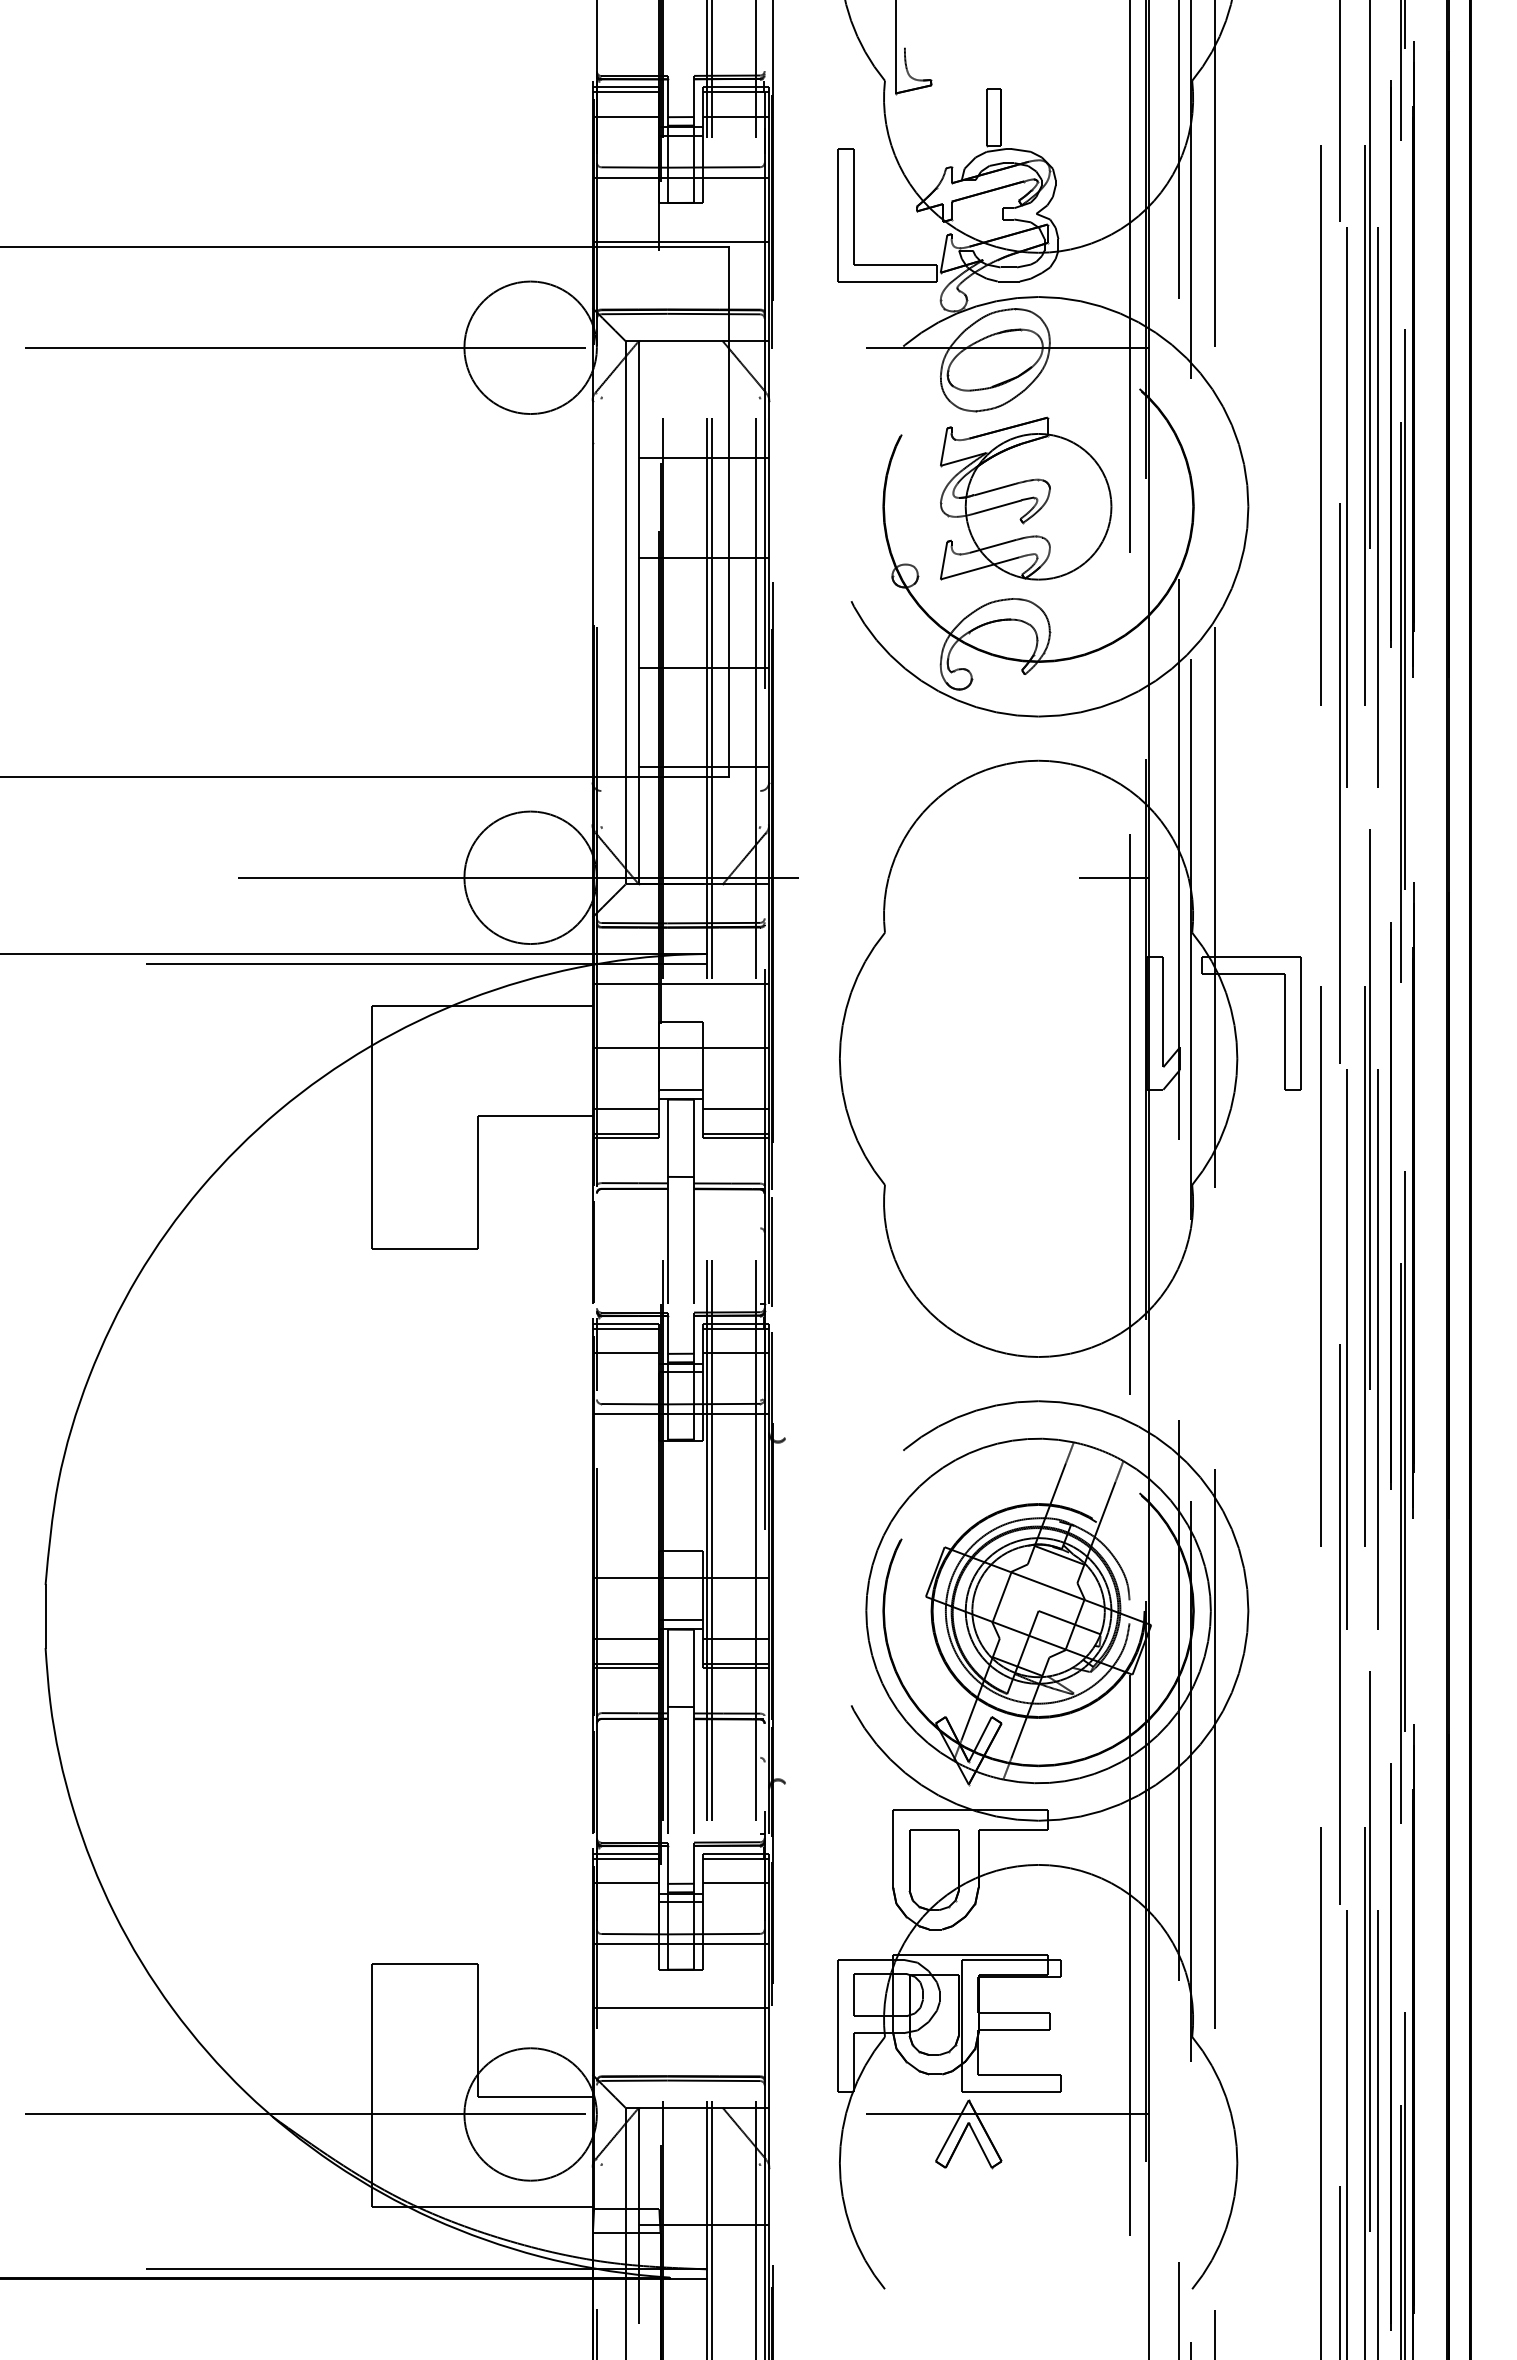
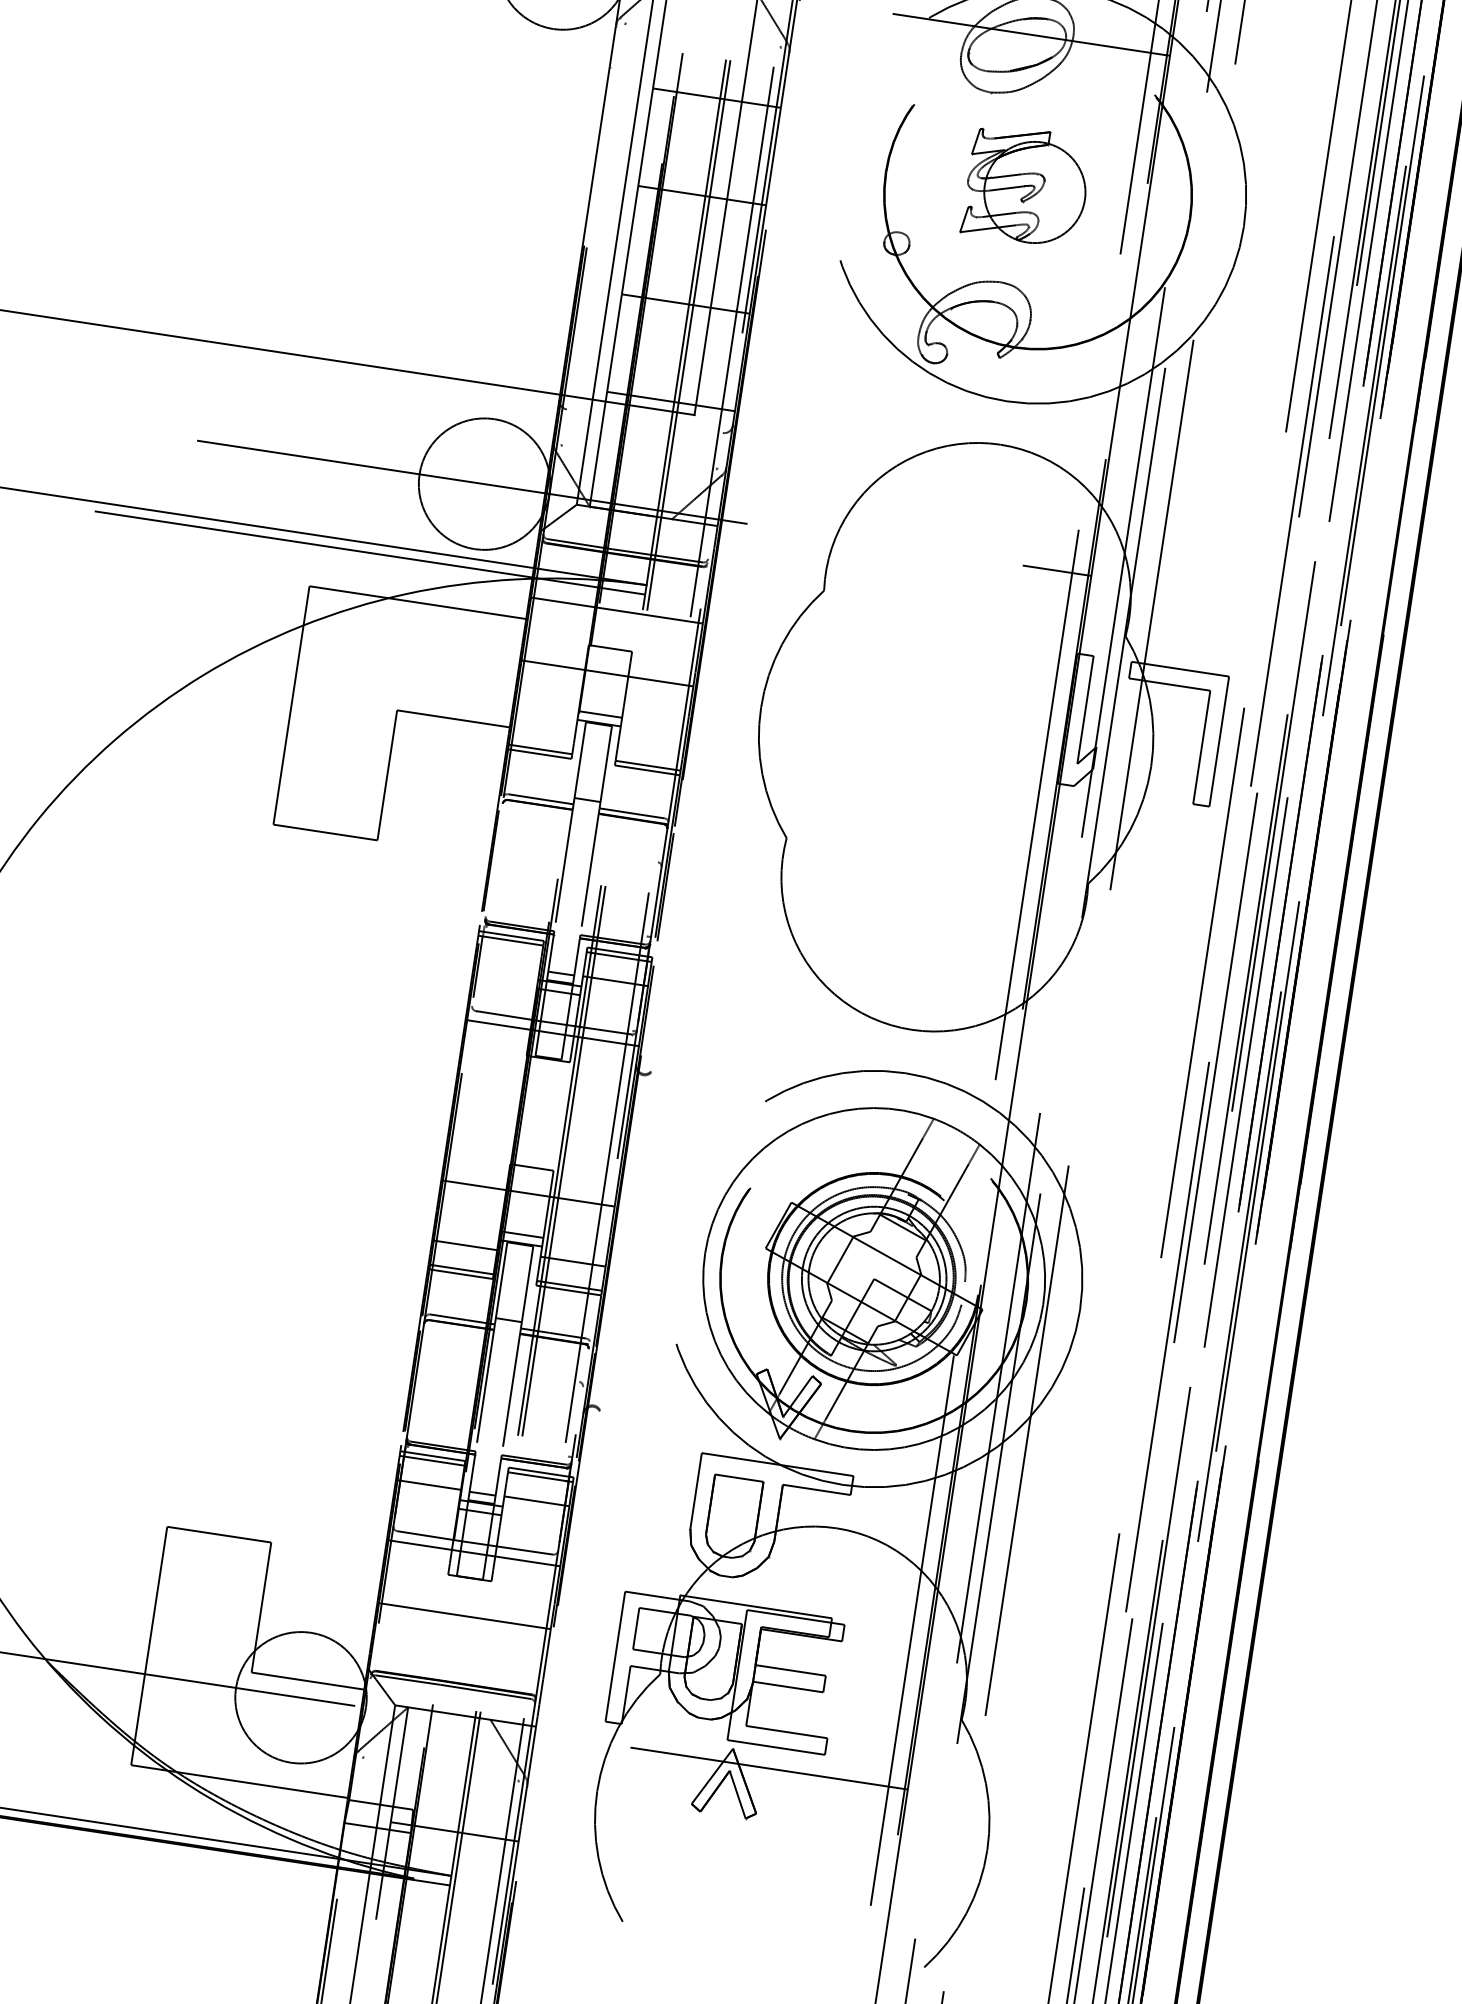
part: (1026, 498) -> (1027, 185), size x0.7
line: (625, 1109) -> (543, 725), removed
line: (735, 1109) -> (651, 741), removed
line: (625, 1353) -> (507, 965), removed

